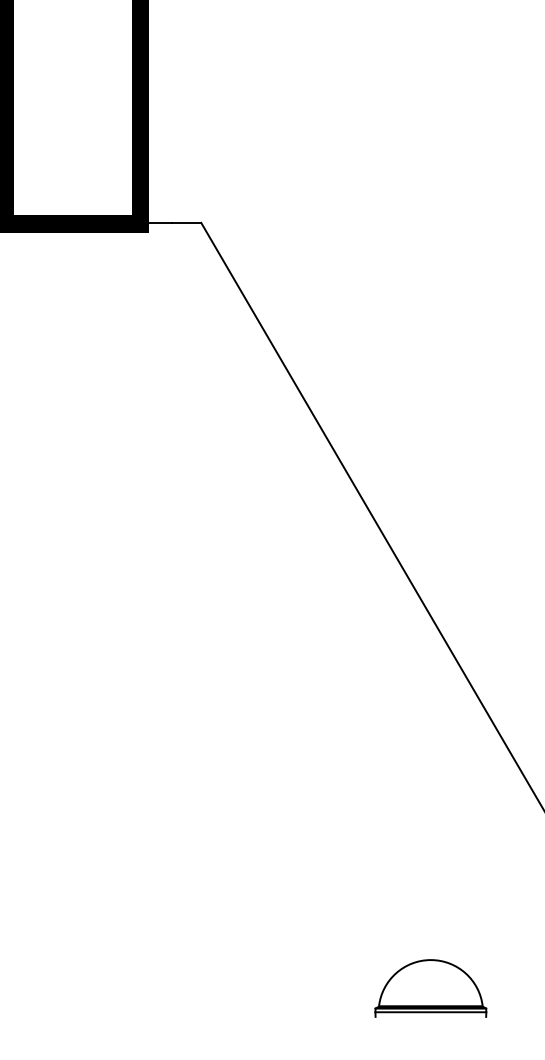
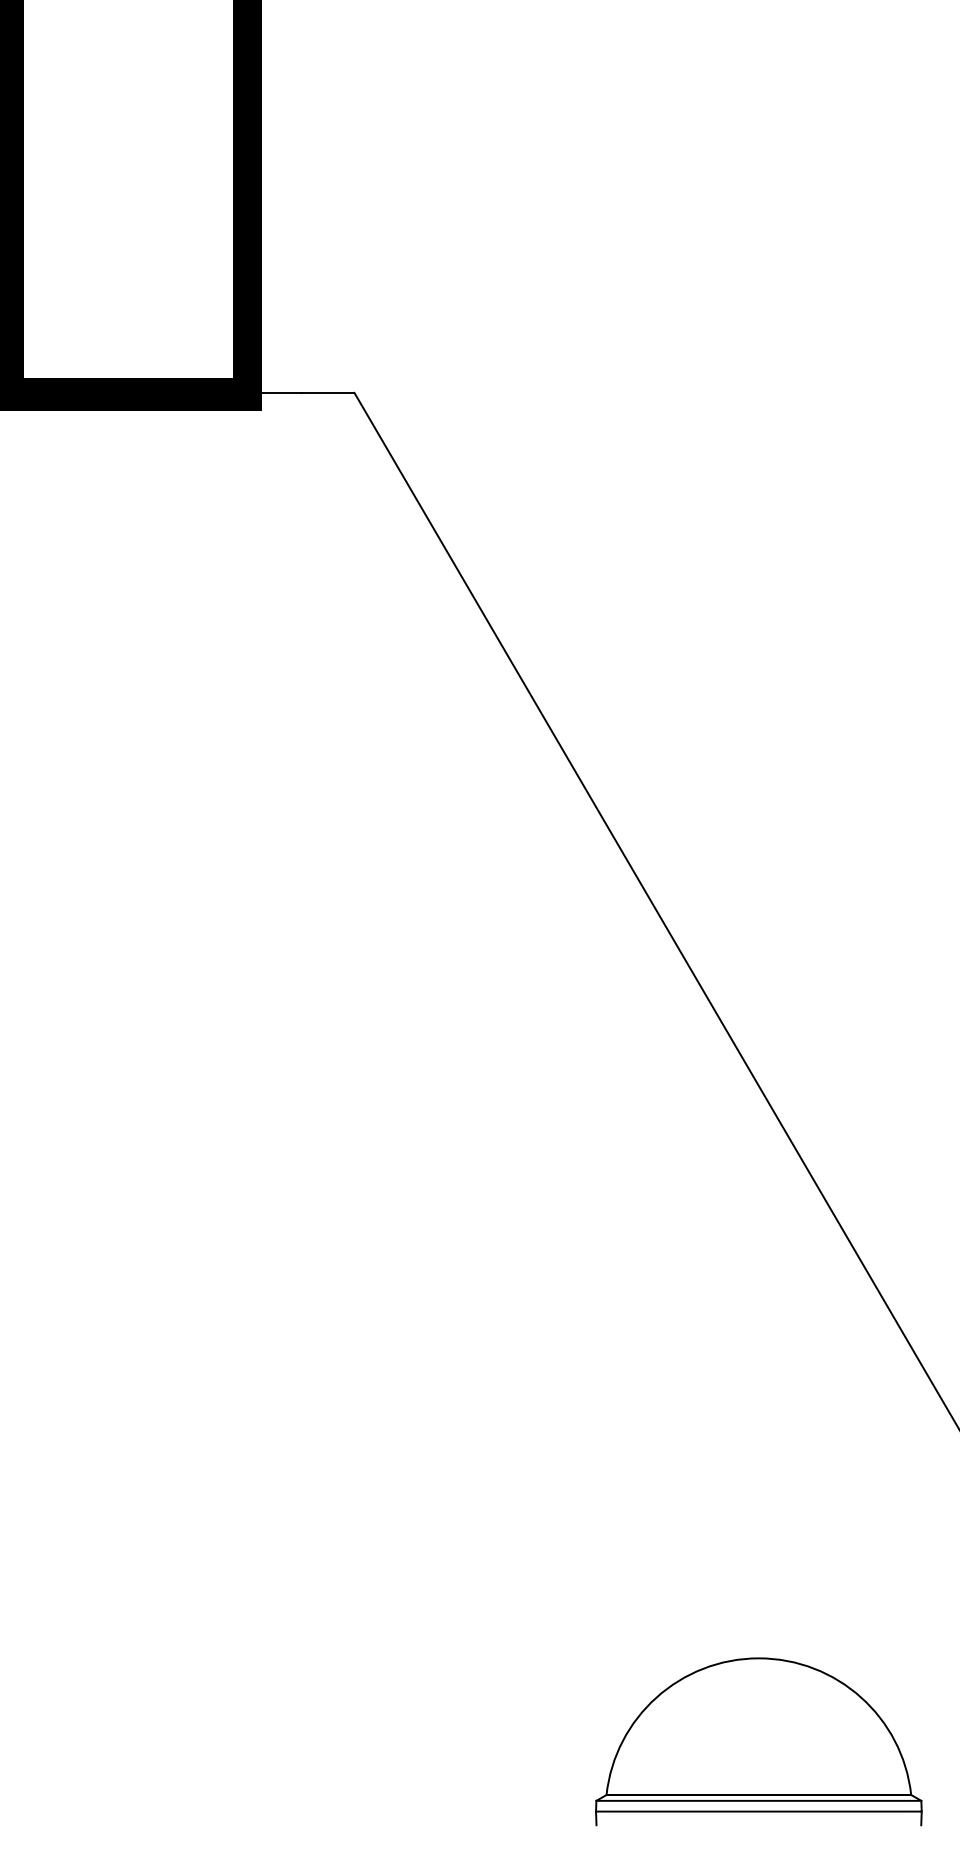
part: (430, 988) -> (758, 1741), size x1.67

